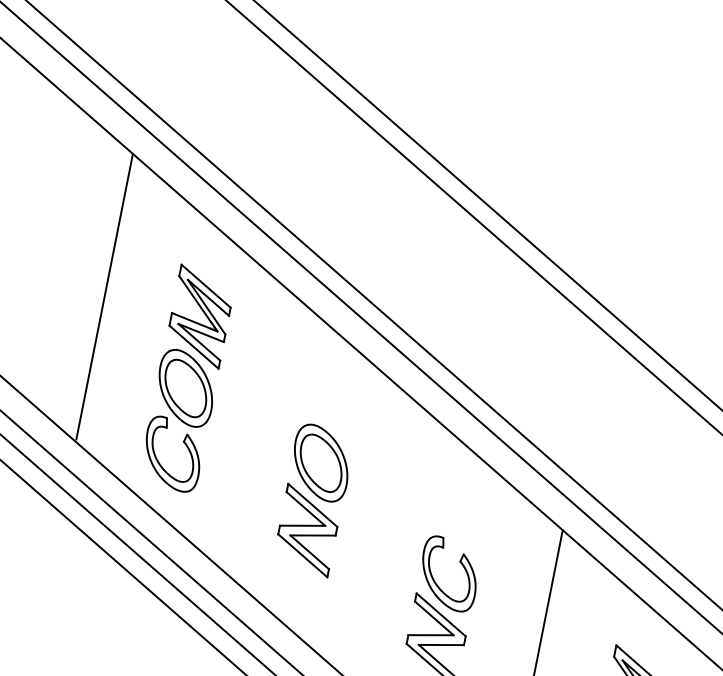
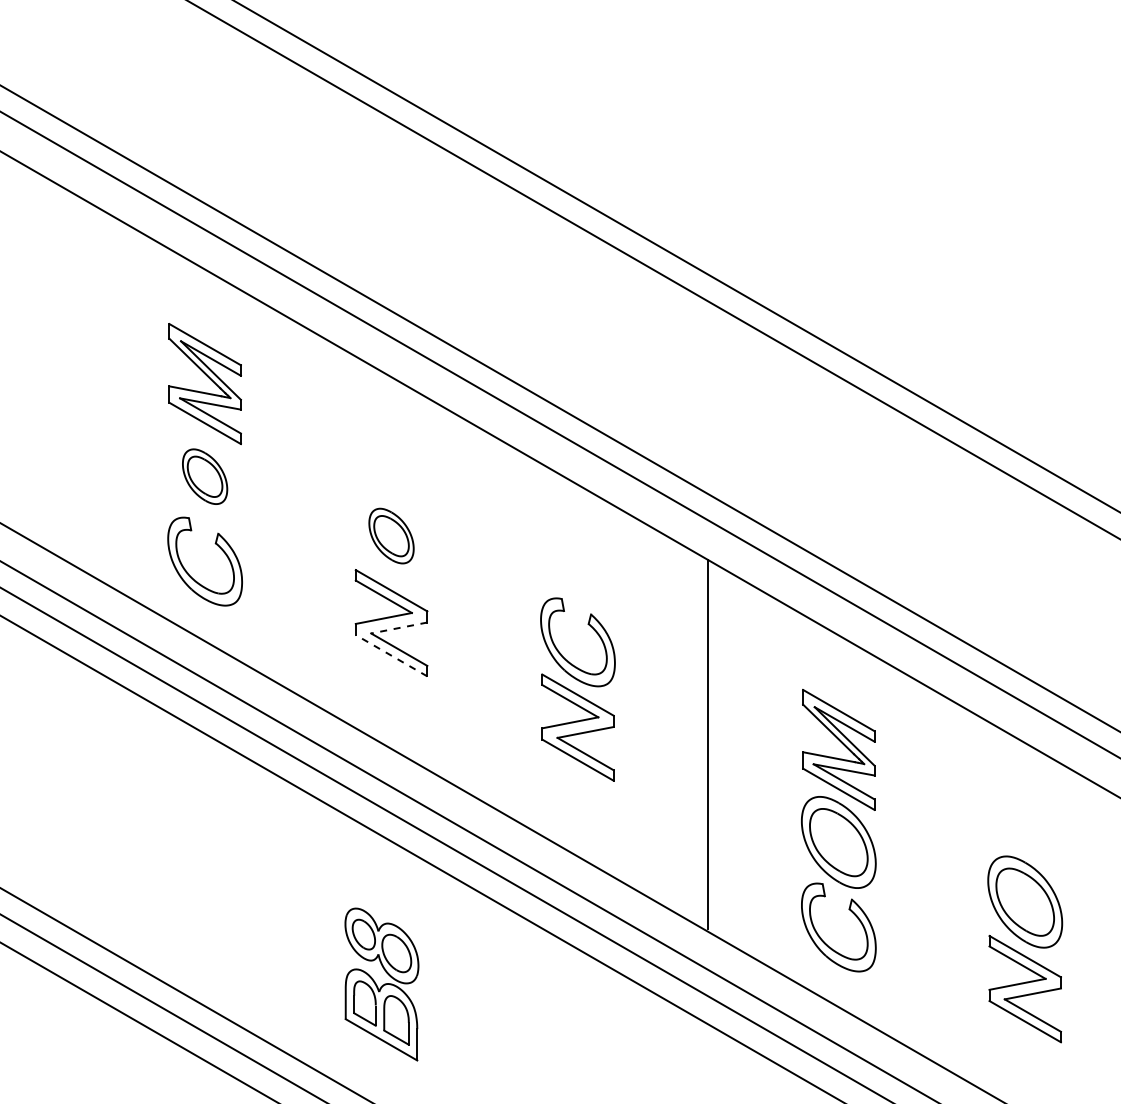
line: (104, 296) -> (81, 382), removed
part: (185, 388) -> (204, 476), size x0.6
part: (321, 462) -> (391, 535), size x0.6
line: (313, 535) -> (399, 628), solid -> dashed
line: (302, 555) -> (391, 655), solid -> dashed

